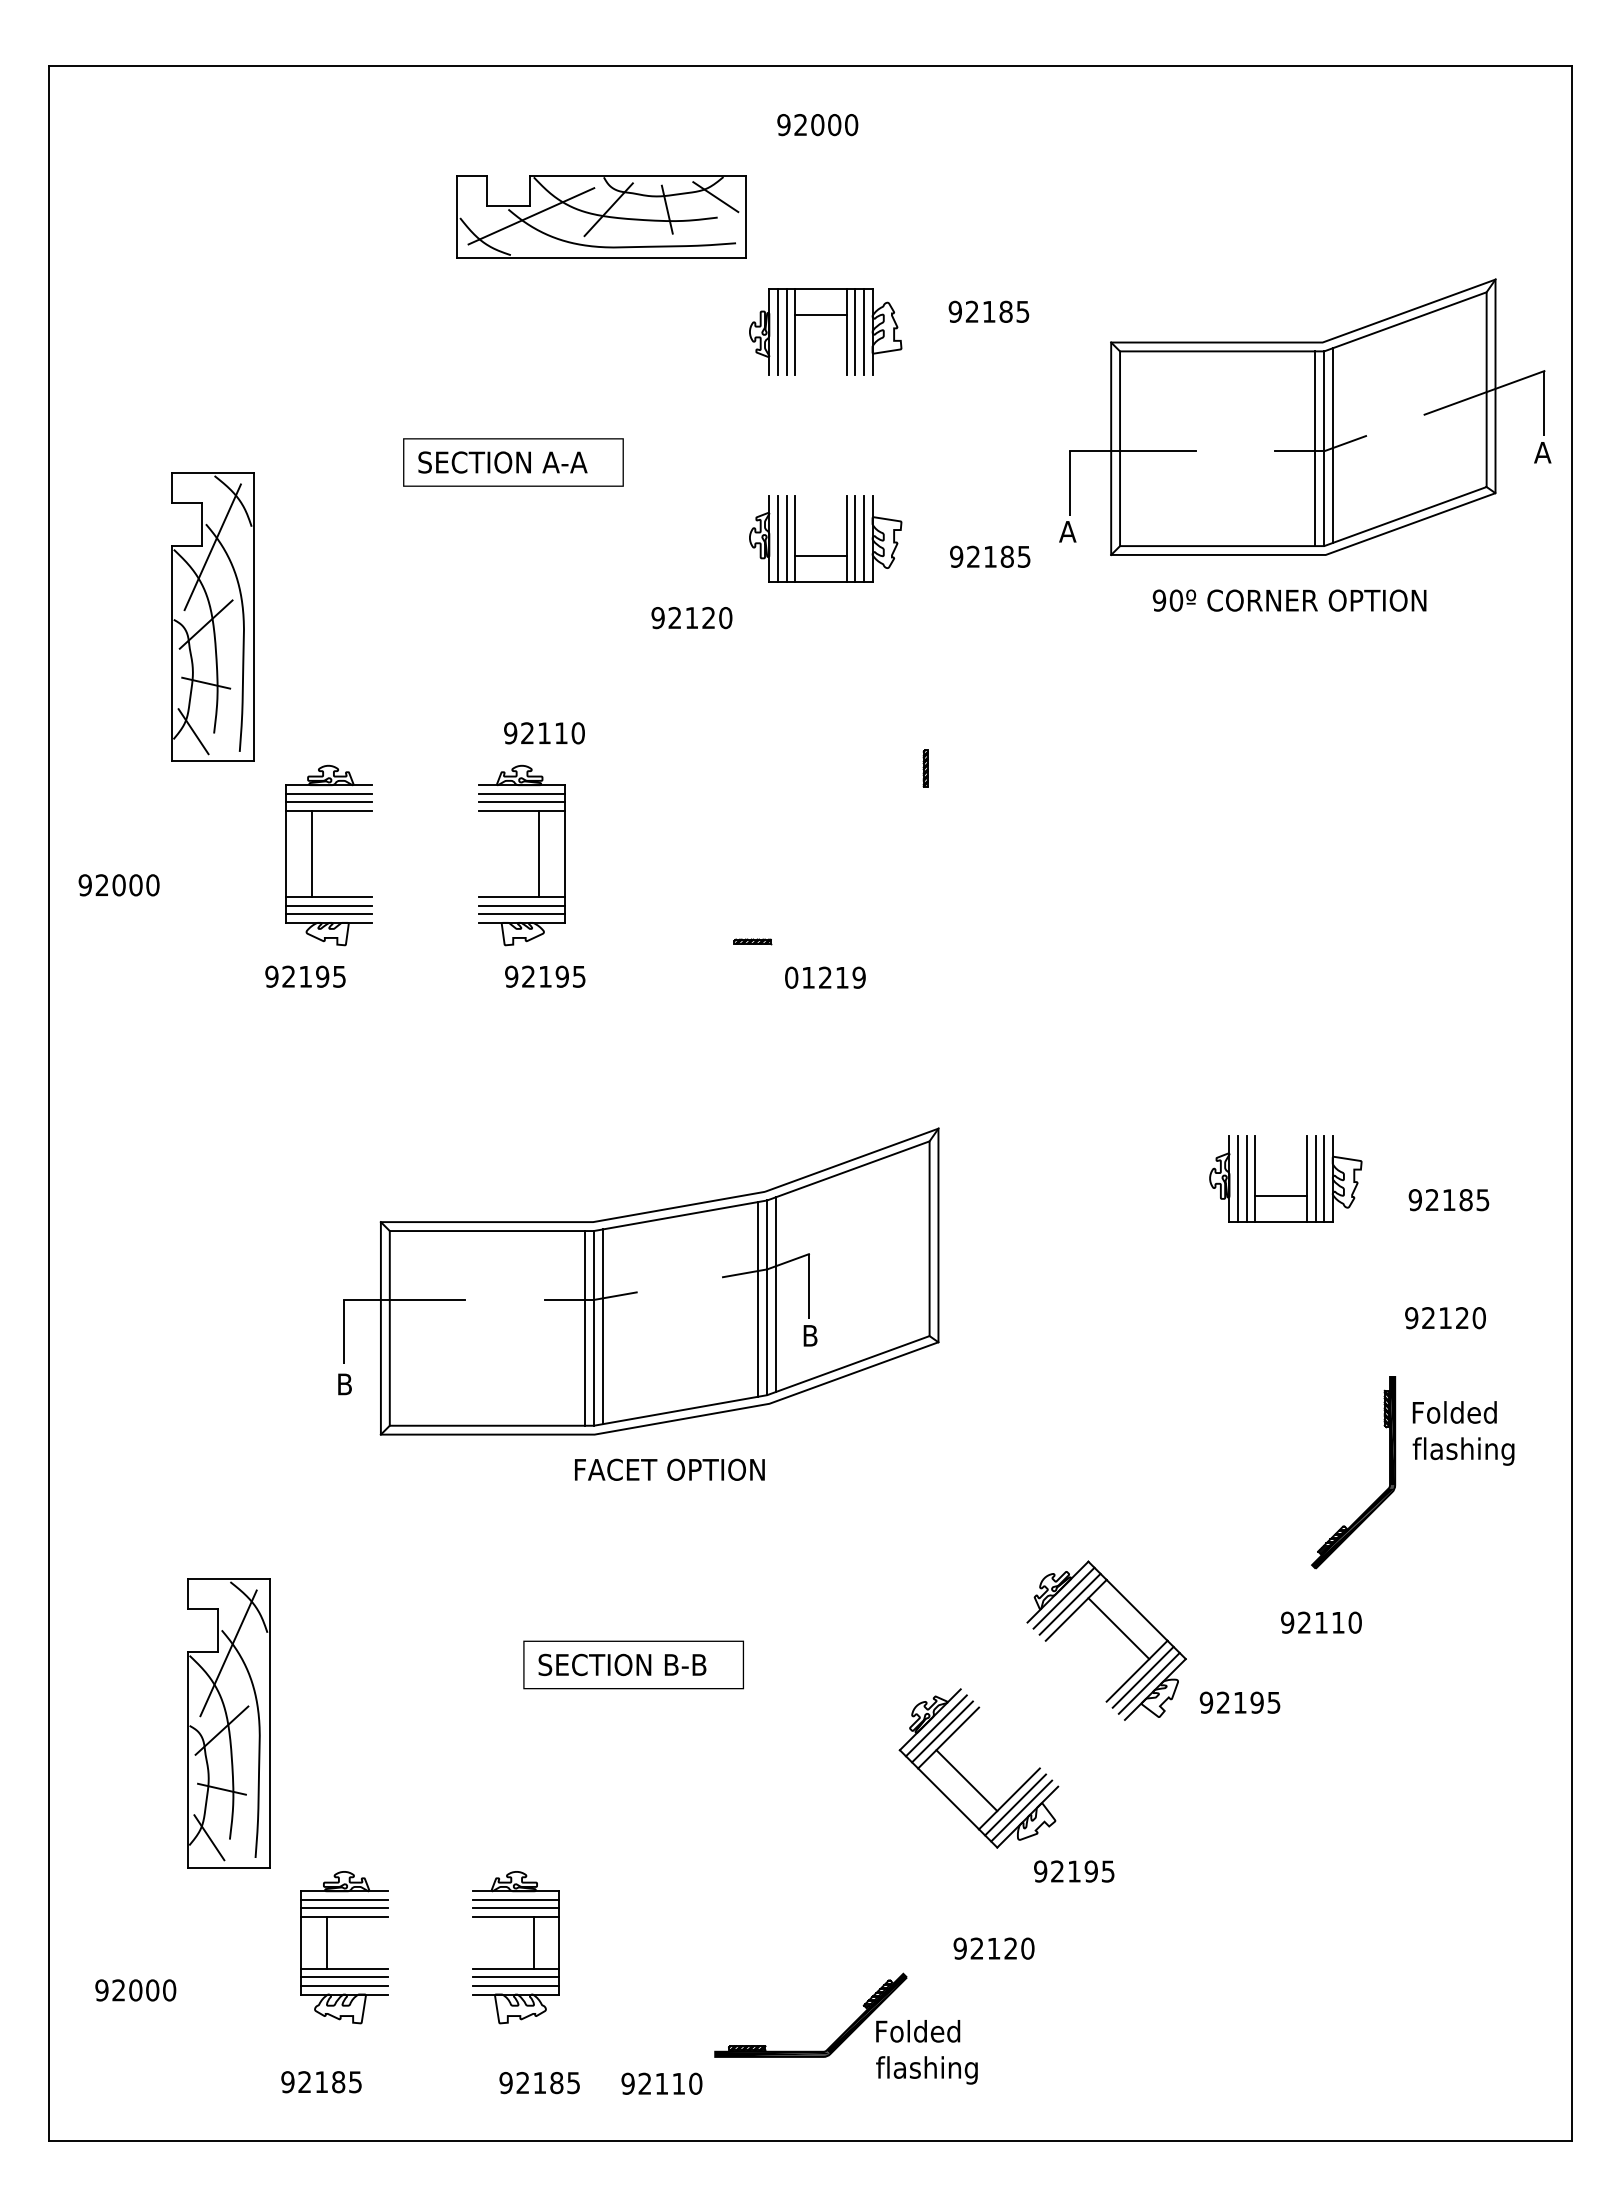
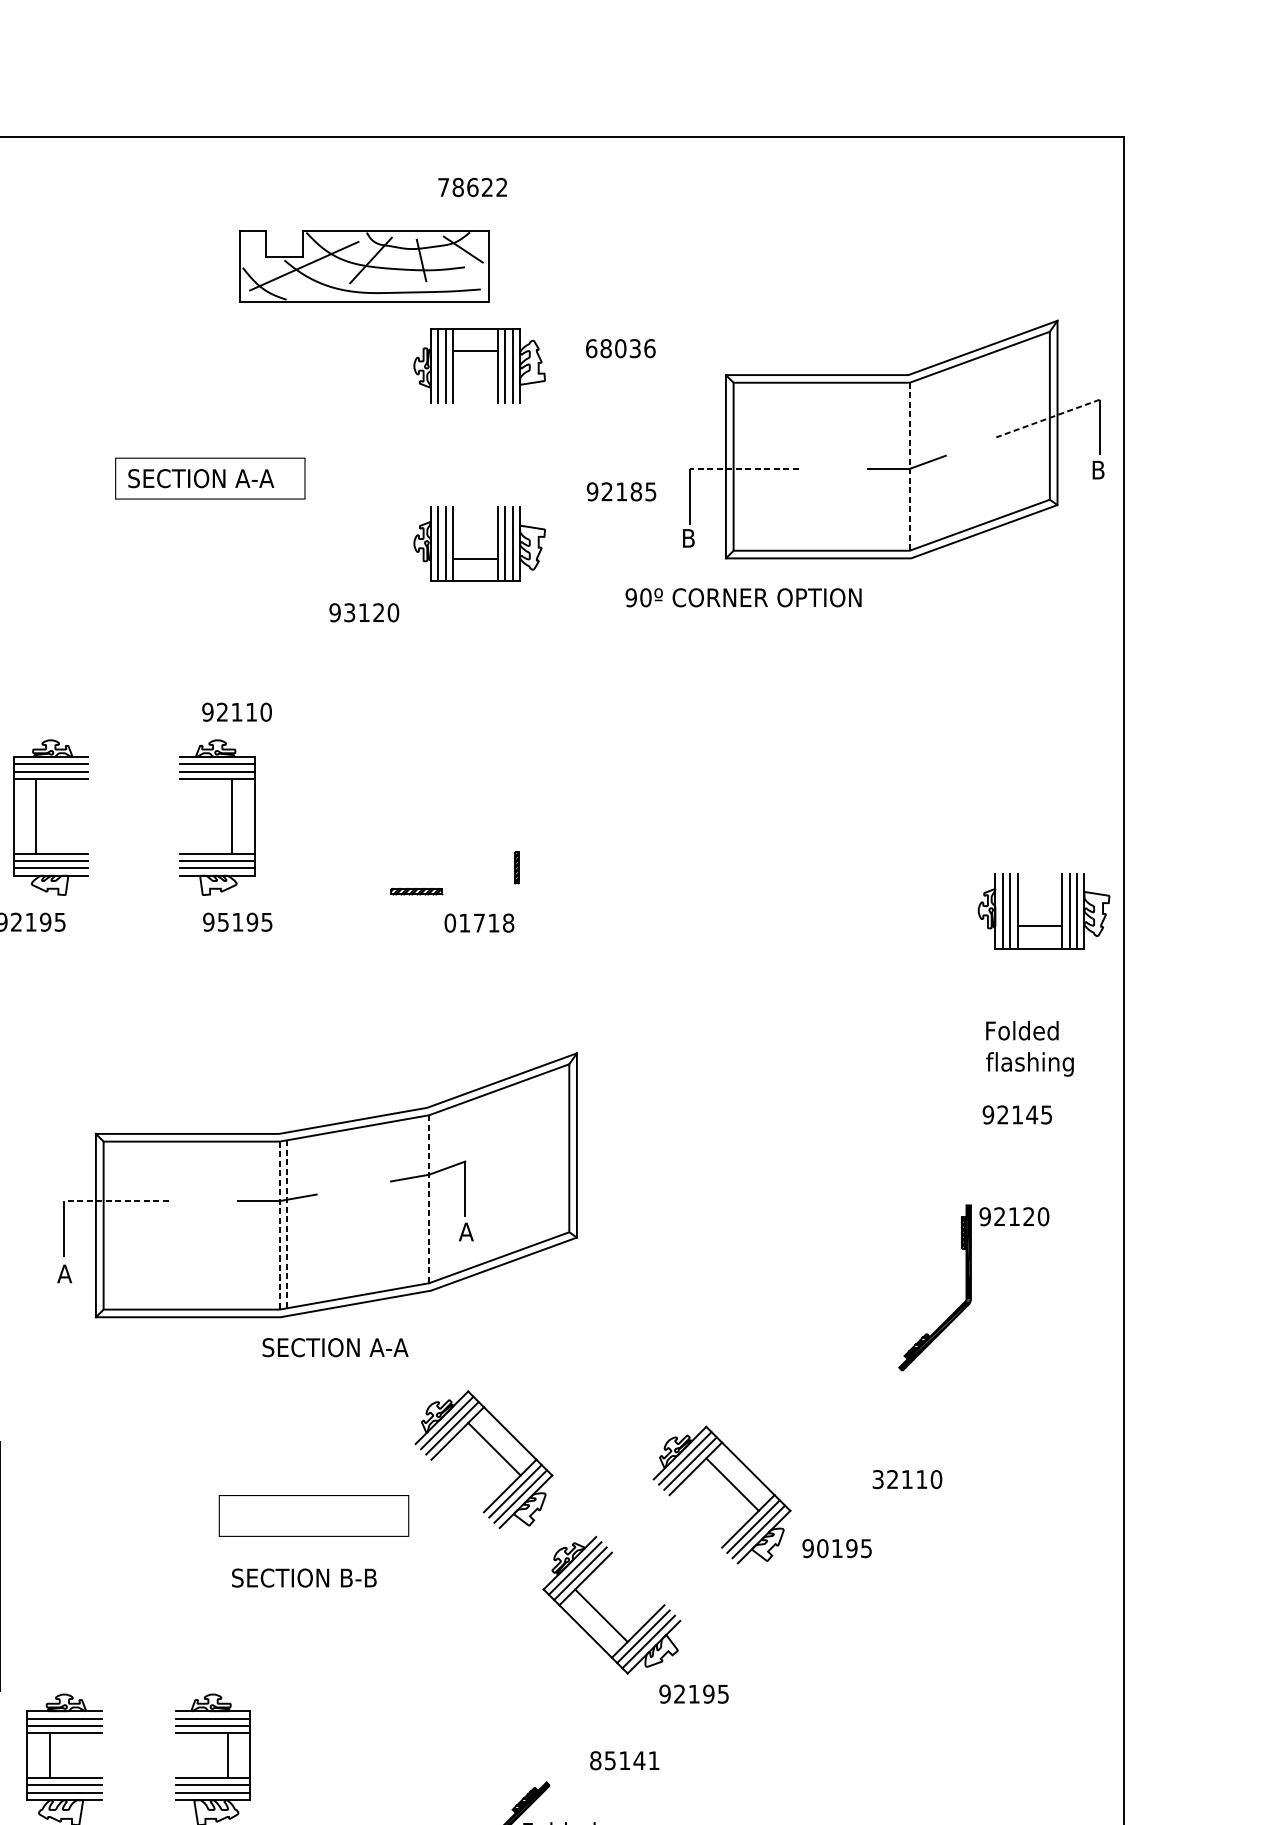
text: (817, 125) -> (472, 187), 92000 -> 78622
part: (601, 216) -> (364, 266), moved
text: (988, 311) -> (620, 348), 92185 -> 68036
line: (1484, 392) -> (1048, 418), solid -> dashed
line: (1333, 445) -> (917, 463), removed
line: (1315, 448) -> (902, 466), removed
line: (1324, 449) -> (909, 467), solid -> dashed
line: (1132, 451) -> (744, 469), solid -> dashed
text: (1542, 452) -> (1098, 469), A -> B
text: (1067, 531) -> (688, 538), A -> B
text: (990, 556) -> (621, 491), moved
text: (1289, 600) -> (743, 597), moved
text: (674, 618) -> (349, 613), 92120 -> 93120
part: (925, 768) -> (516, 867), moved
part: (752, 941) -> (416, 891), size x1.6
text: (528, 976) -> (223, 922), 92195 -> 95195
text: (842, 977) -> (494, 922), 01219 -> 01718
part: (1285, 1195) -> (1043, 925), moved
text: (1466, 1200) -> (1032, 1115), 92185 -> 92145
line: (776, 1294) -> (437, 1196), removed
line: (767, 1298) -> (429, 1199), solid -> dashed
line: (404, 1299) -> (116, 1200), solid -> dashed
line: (758, 1299) -> (421, 1200), removed
line: (602, 1327) -> (287, 1224), solid -> dashed
line: (585, 1328) -> (272, 1225), removed
line: (593, 1328) -> (279, 1225), solid -> dashed
text: (809, 1335) -> (465, 1231), B -> A
text: (344, 1384) -> (64, 1274), B -> A
text: (1463, 1433) -> (1029, 1048), moved
text: (669, 1469) -> (344, 1347), FACET OPTION -> SECTION A-A
part: (1378, 1497) -> (956, 1309), moved
part: (841, 1587) -> (493, 1449), added
text: (1287, 1622) -> (878, 1479), 92110 -> 32110
text: (622, 1664) -> (304, 1577), moved
text: (1223, 1702) -> (822, 1548), 92195 -> 90195
text: (993, 1948) -> (624, 1760), 92120 -> 85141

